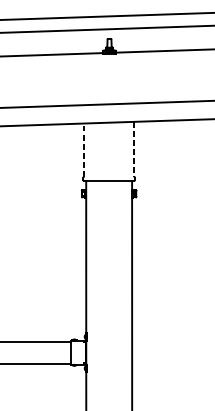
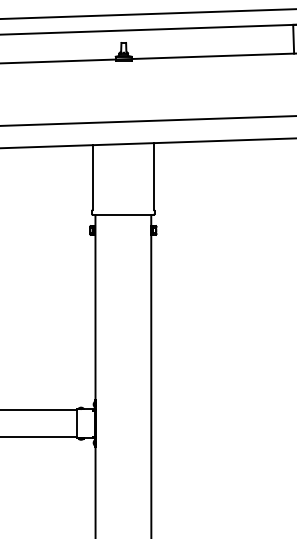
line: (83, 149) -> (92, 176), dashed -> solid
line: (133, 149) -> (153, 176), dashed -> solid

